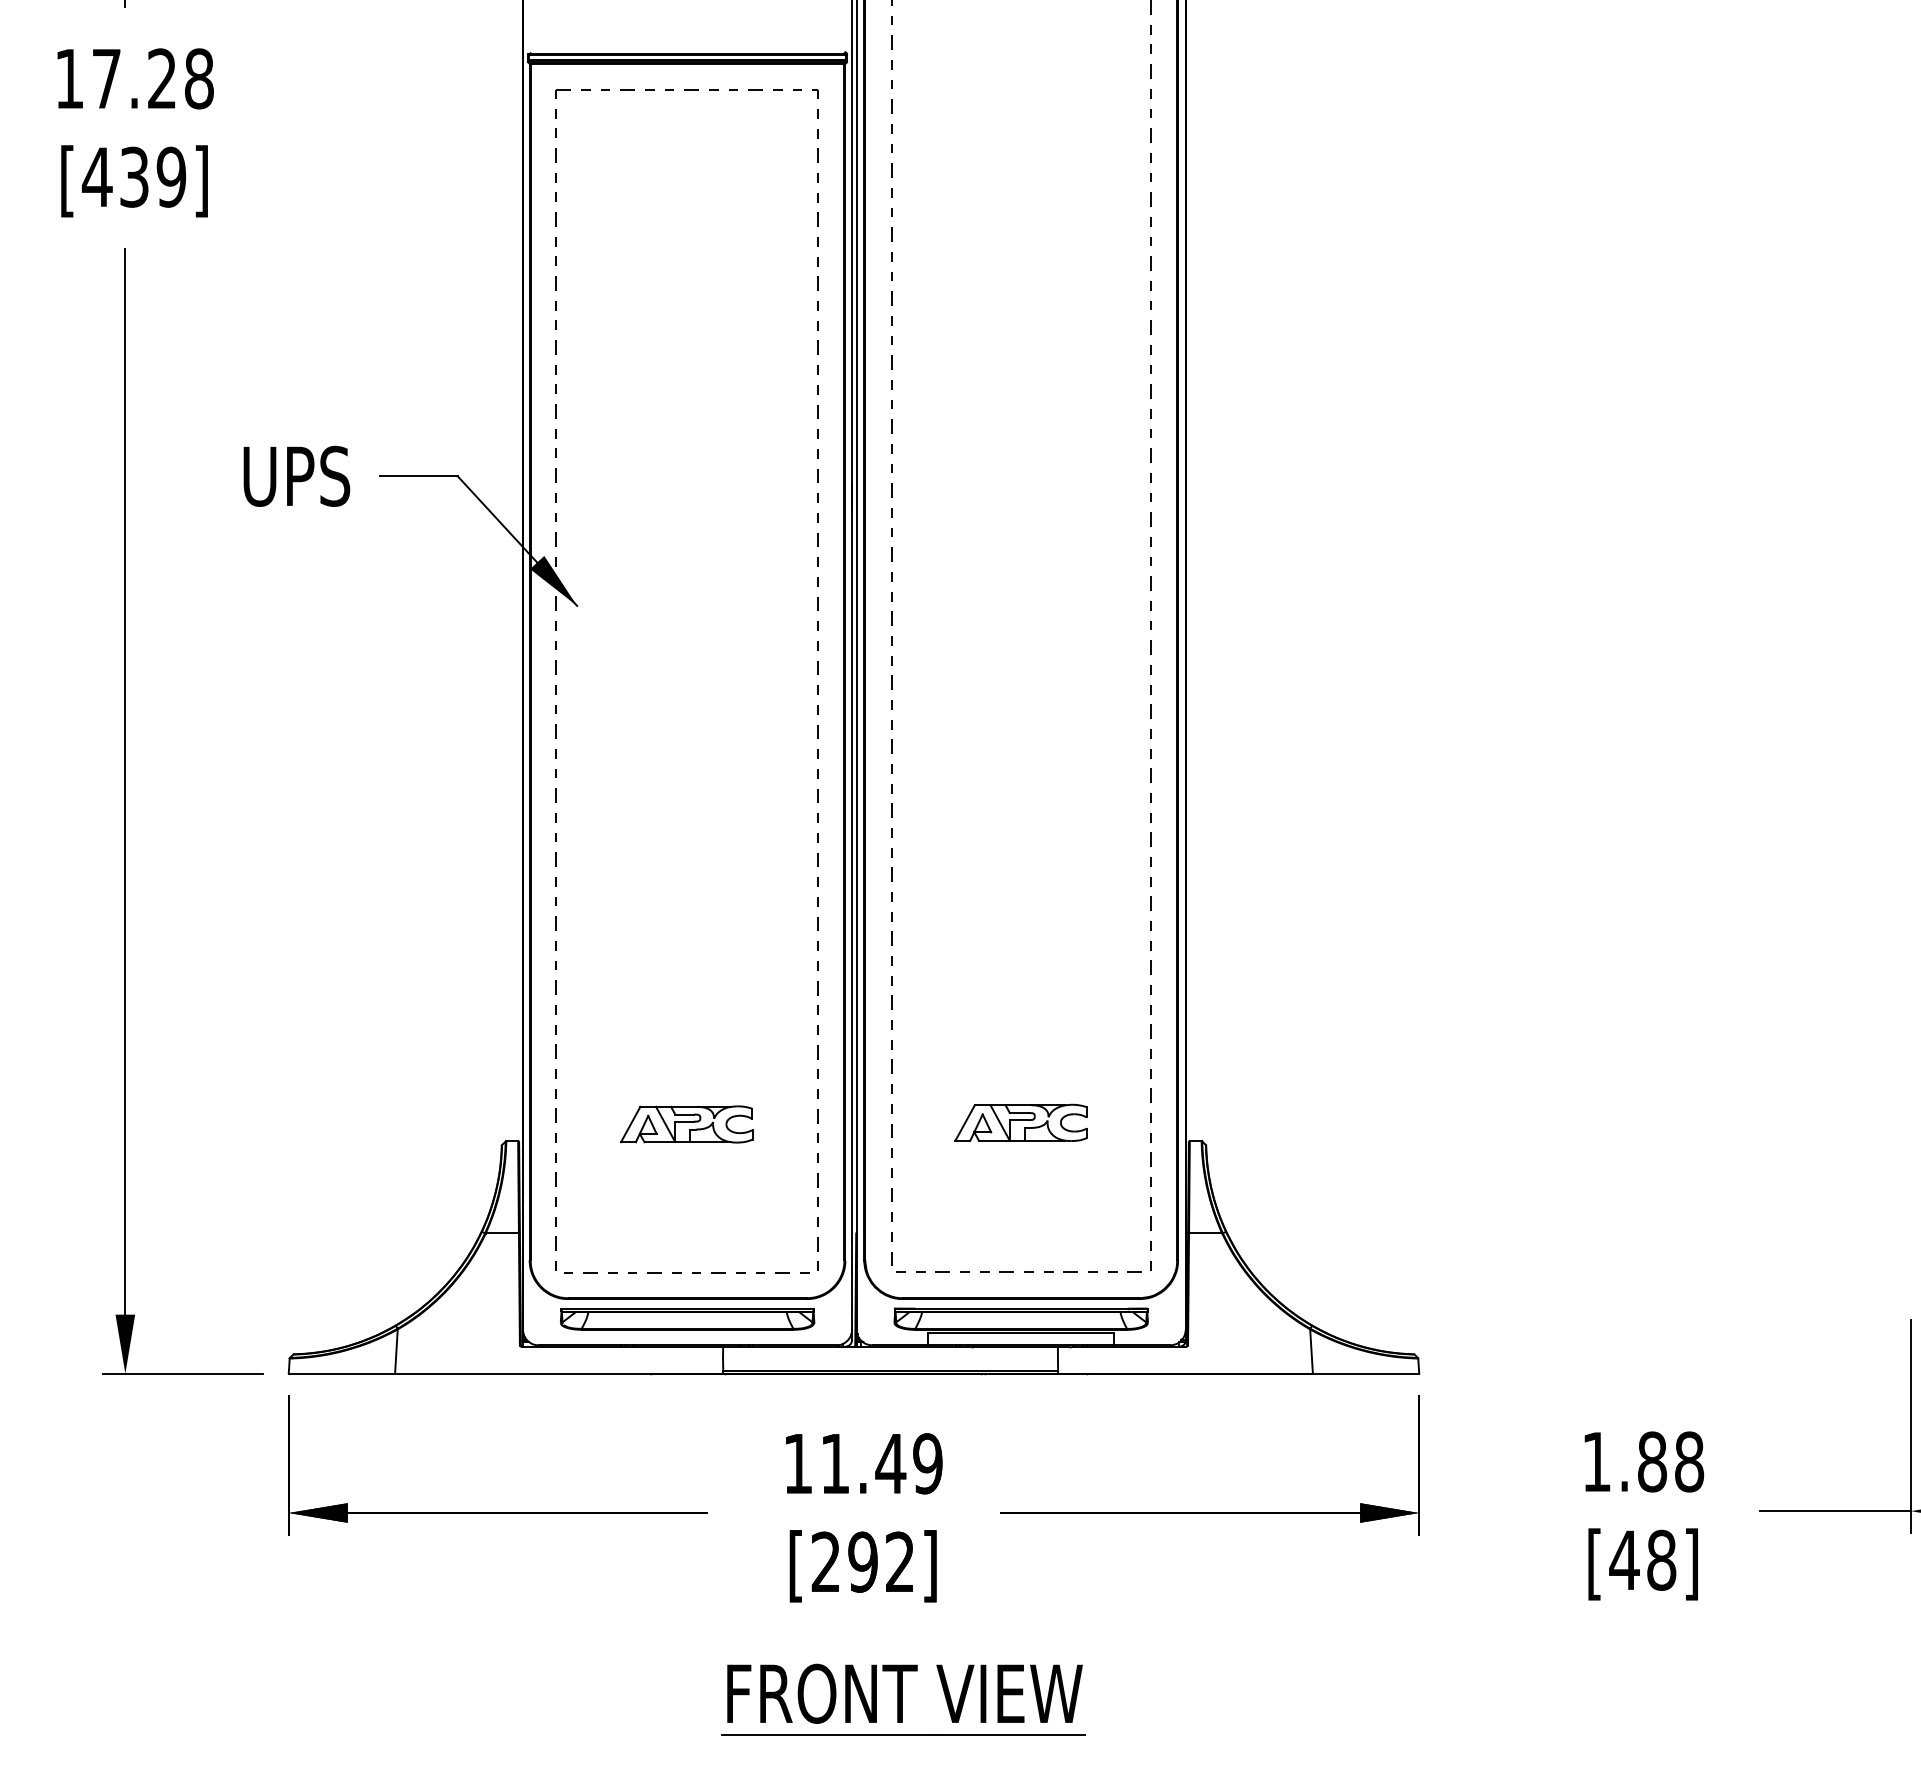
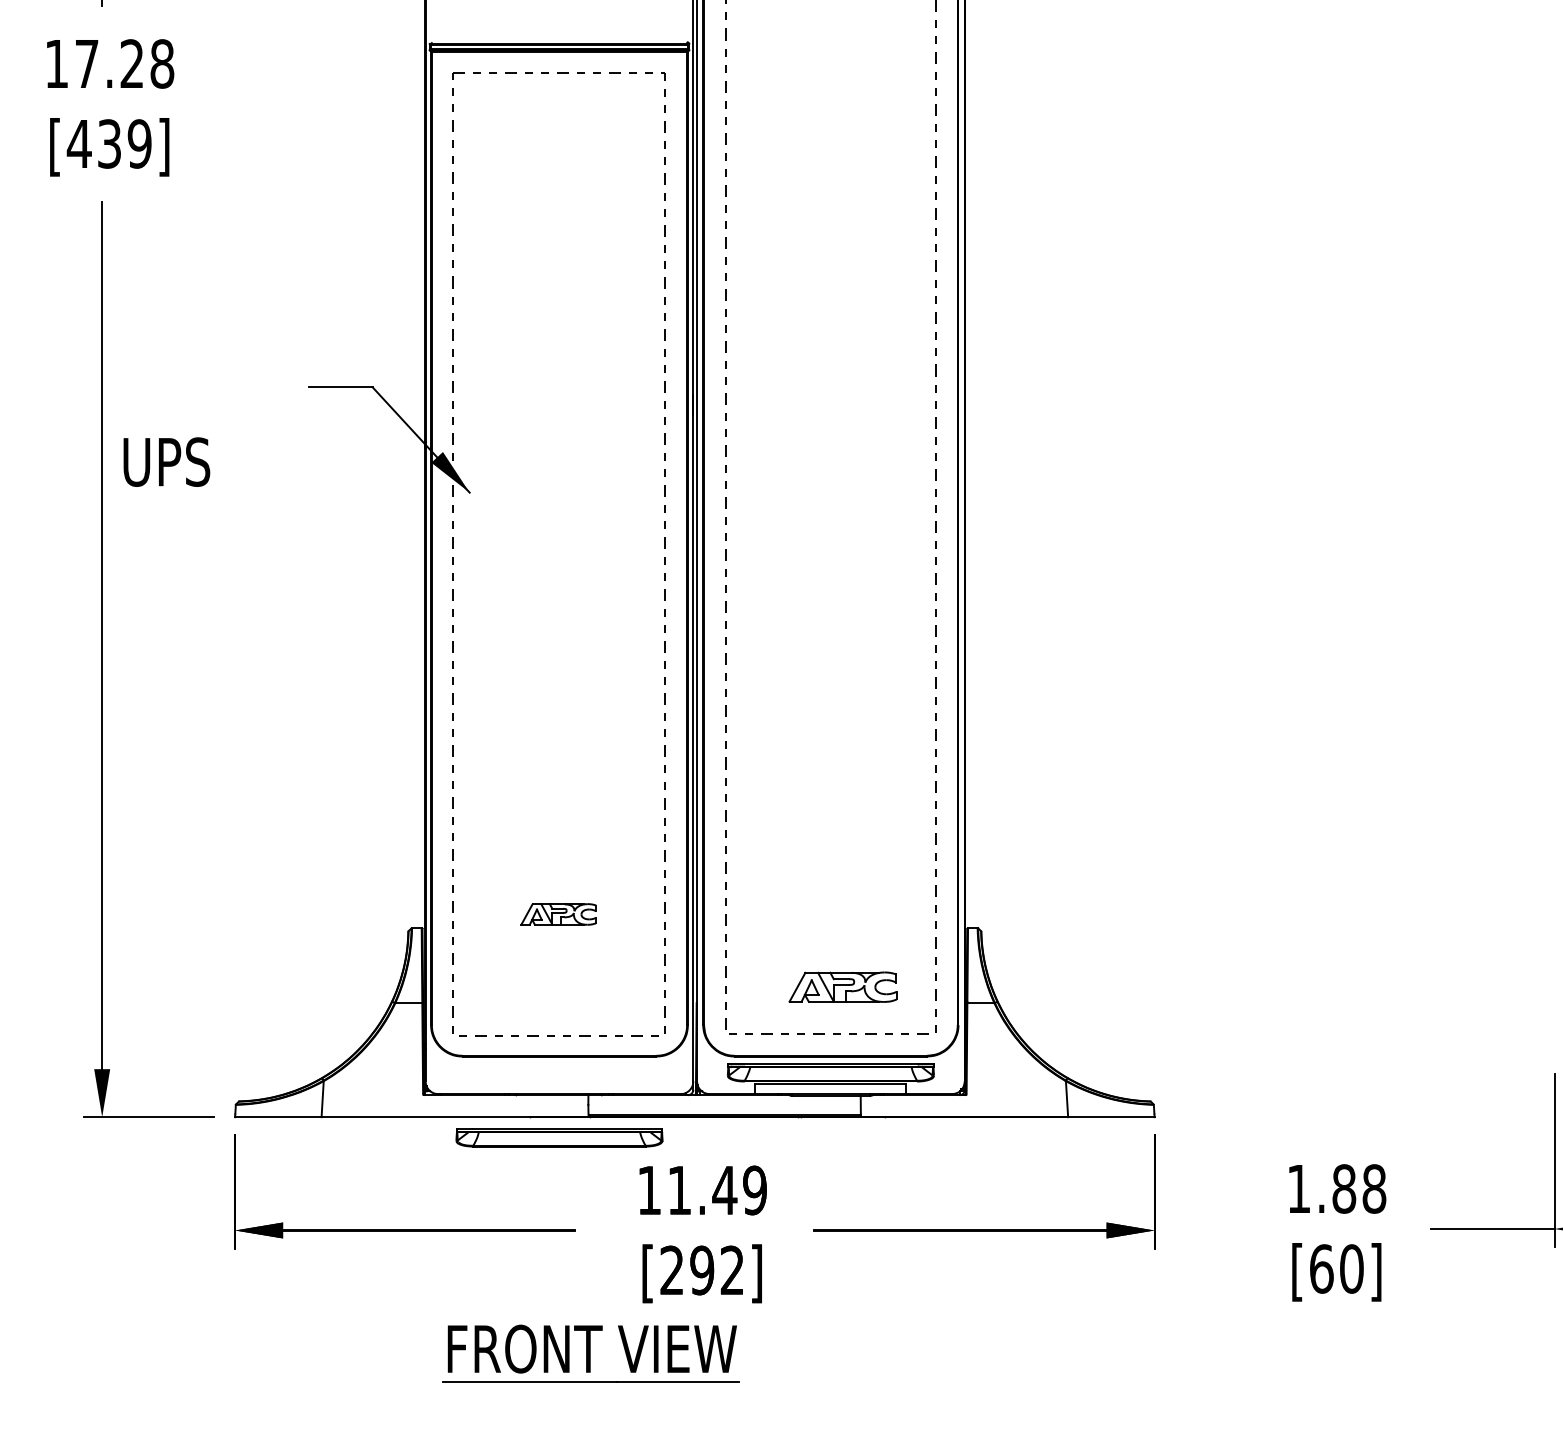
text: (296, 475) -> (166, 461), moved
part: (1020, 1122) -> (842, 986), moved
part: (686, 1124) -> (558, 914), size x0.7
part: (687, 1319) -> (559, 1138), moved
text: (1642, 1559) -> (1336, 1268), [48] -> [60]
part: (903, 1699) -> (591, 1353), moved

